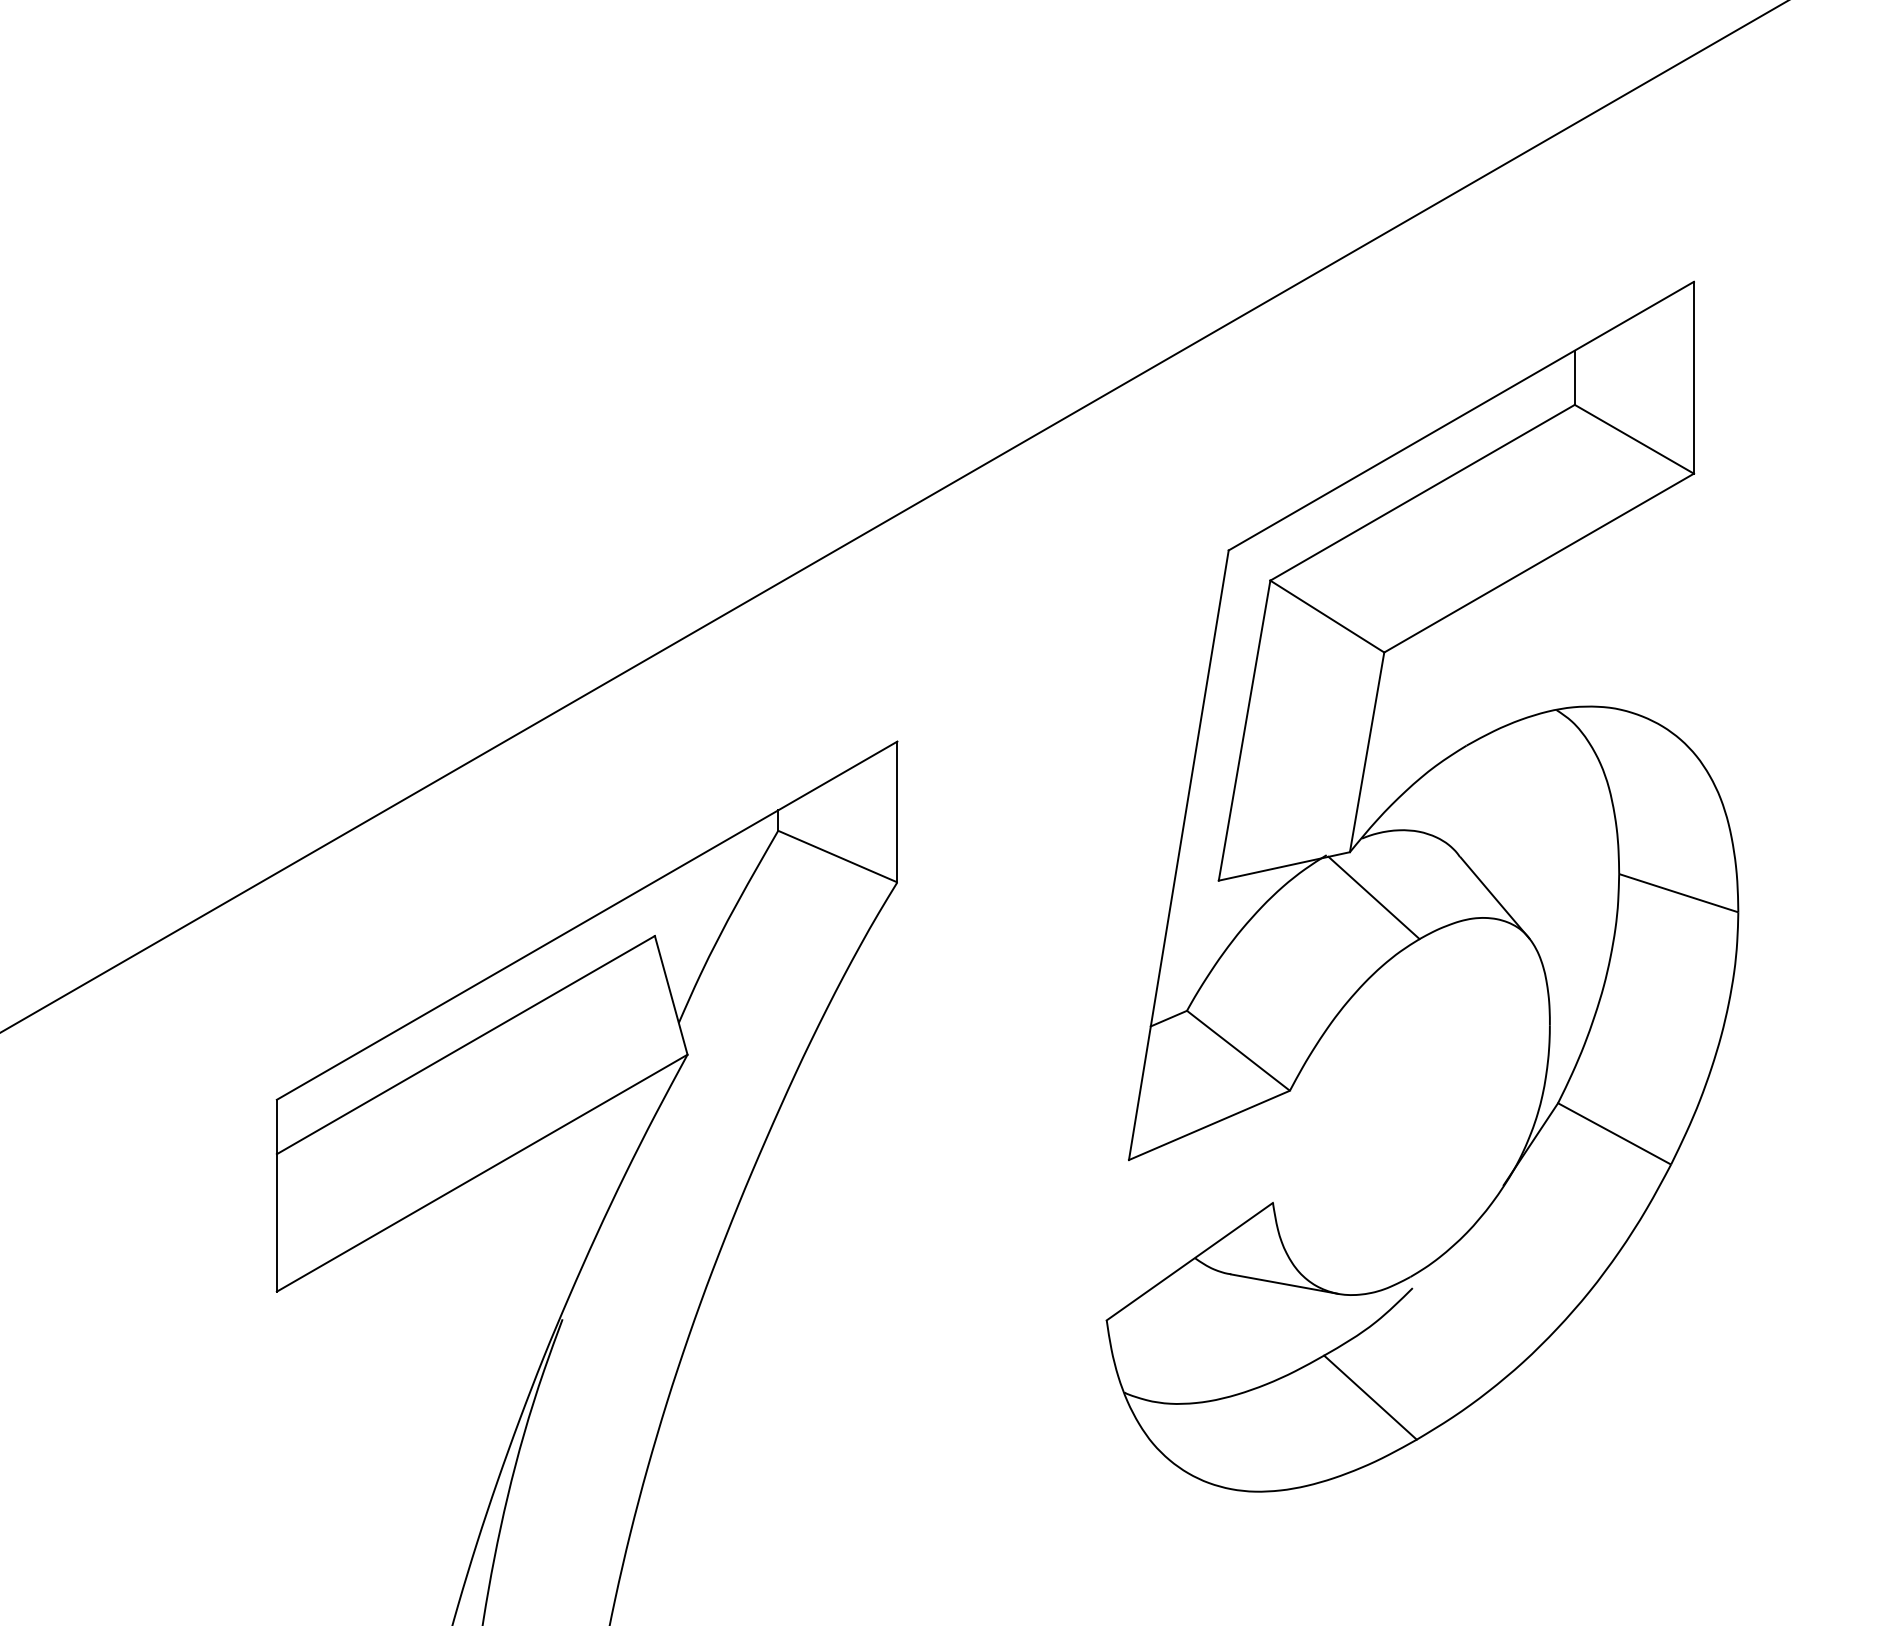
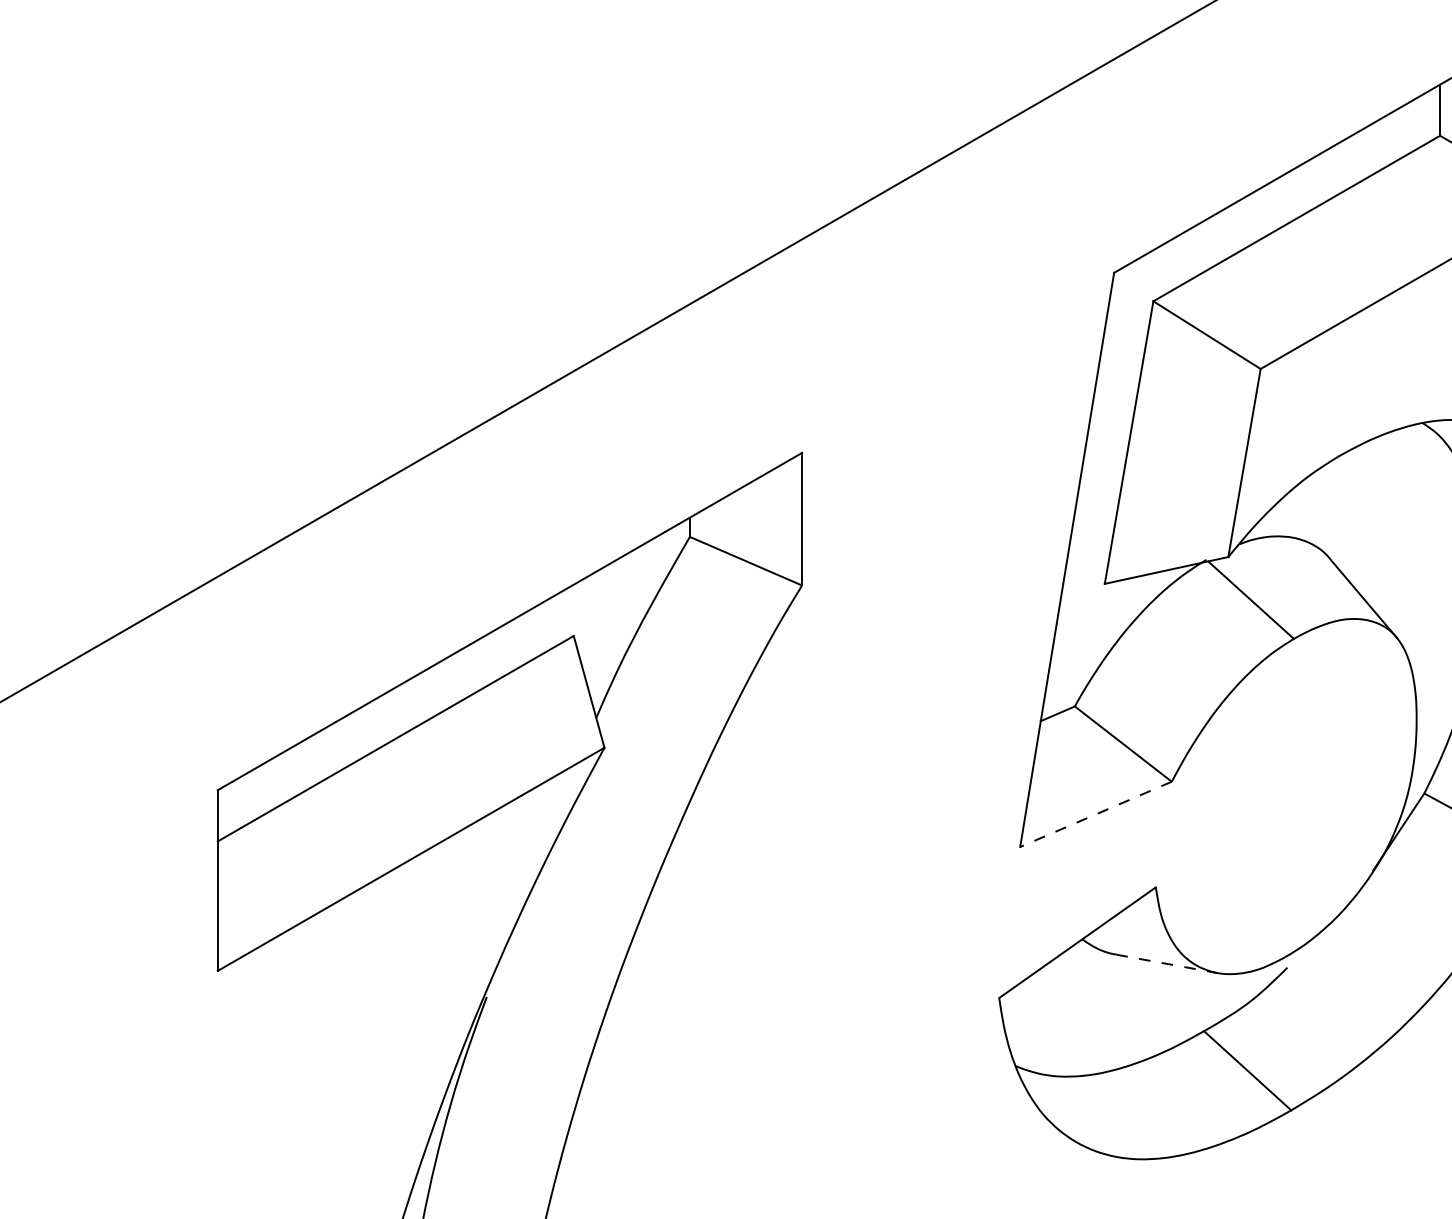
line: (1209, 1125) -> (1096, 814), solid -> dashed
line: (1285, 1284) -> (1167, 964), solid -> dashed

